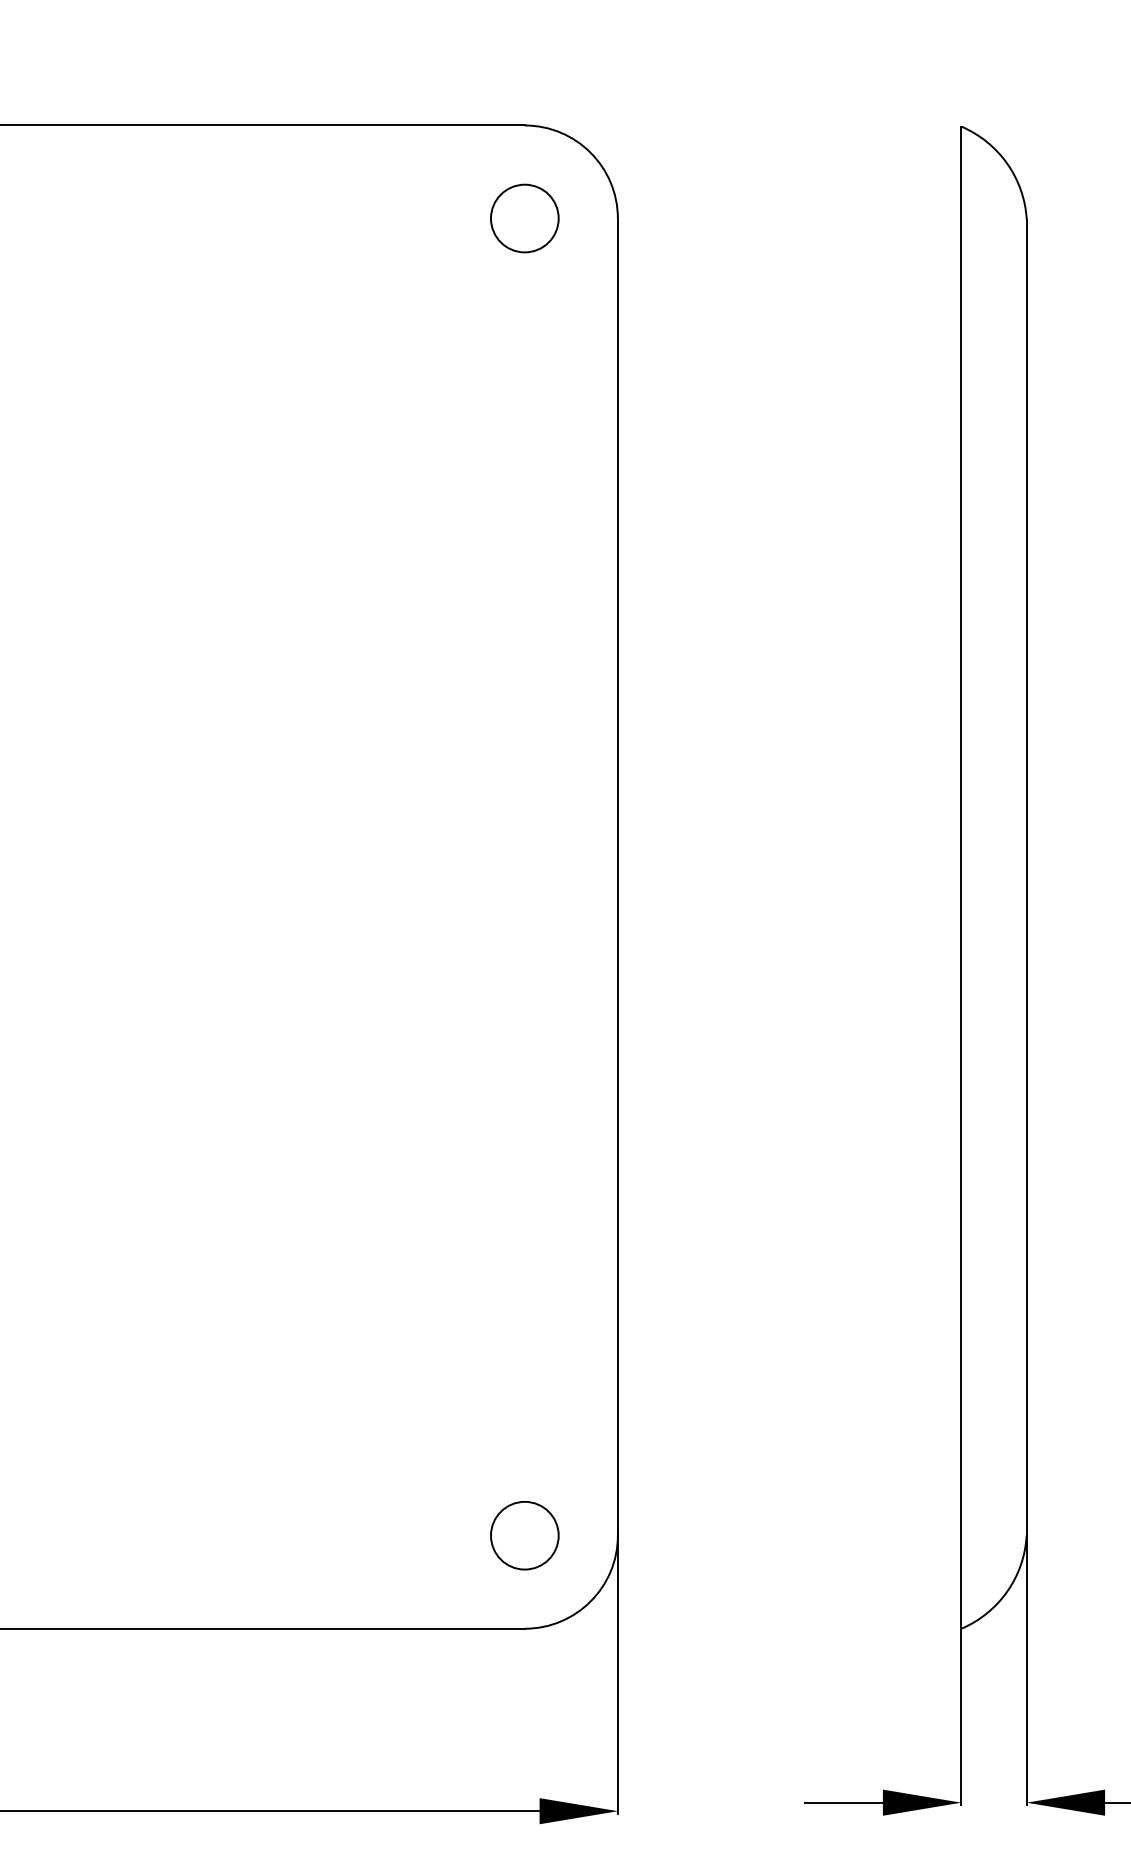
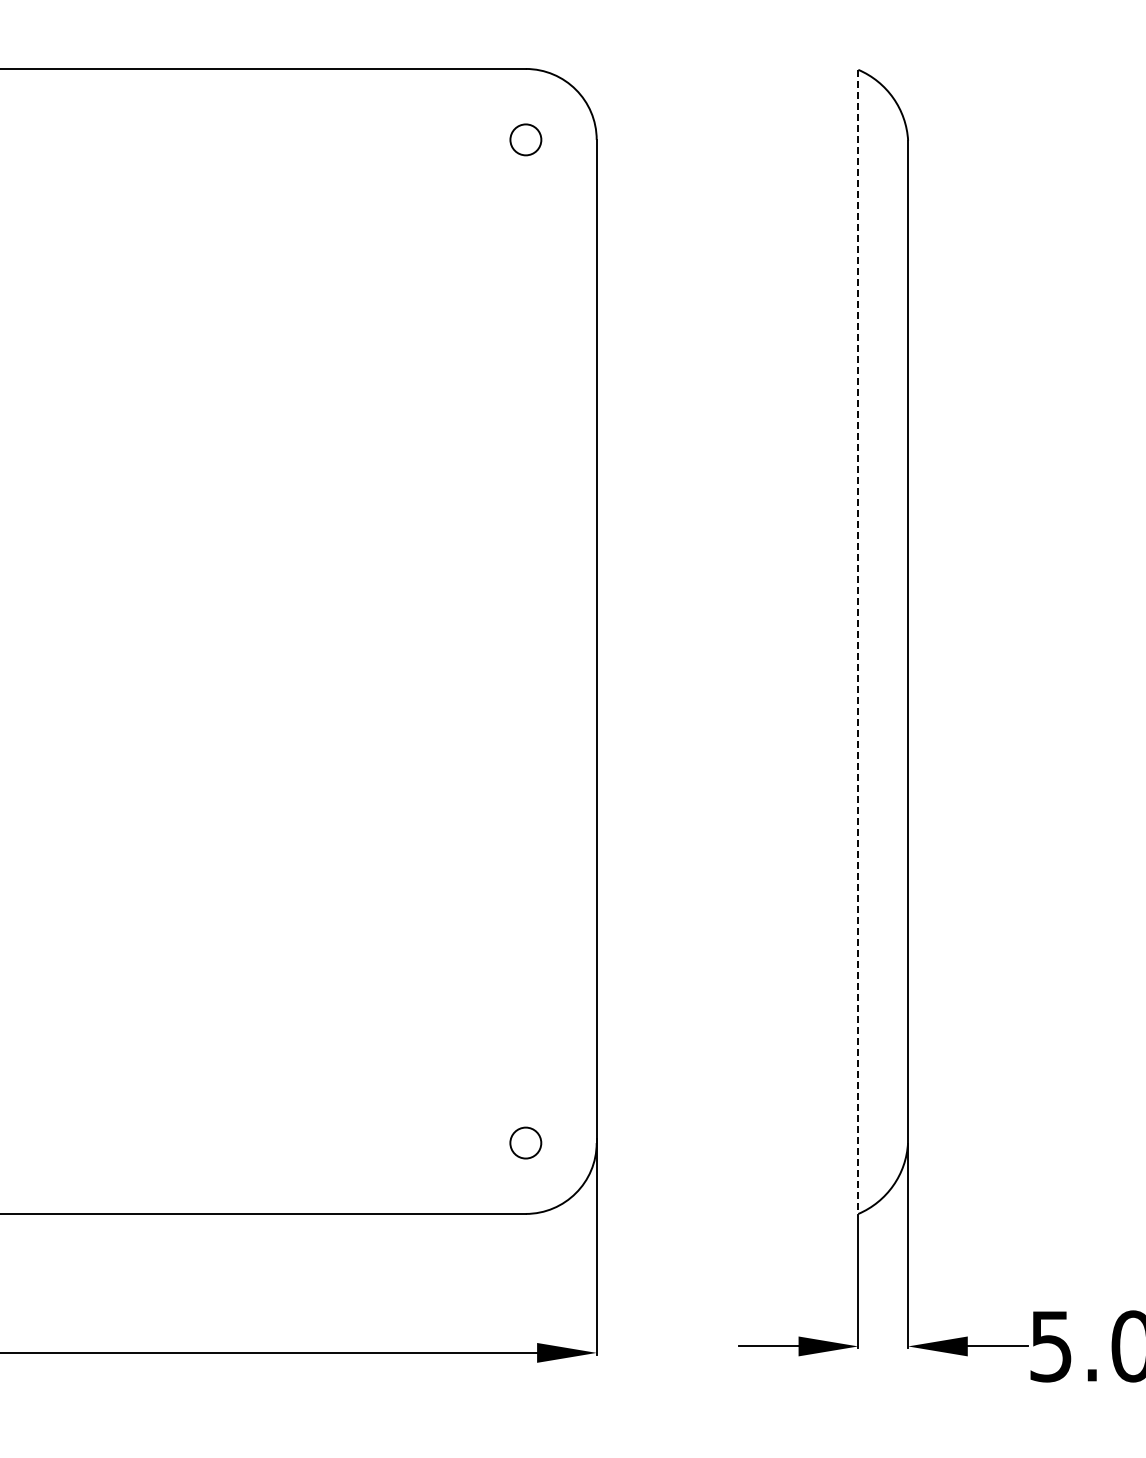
circle: (524, 218) -> (525, 139), size x0.6
line: (961, 878) -> (858, 642), solid -> dashed
circle: (524, 1534) -> (525, 1142), size x0.6

